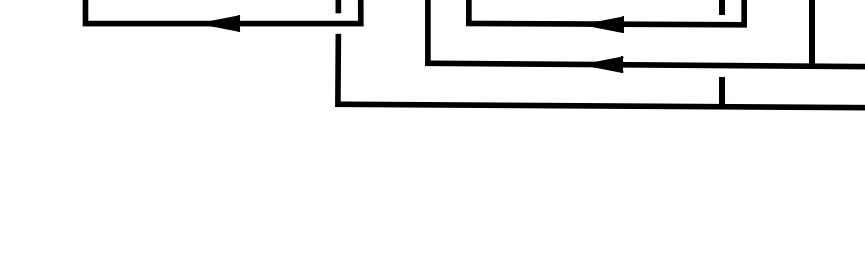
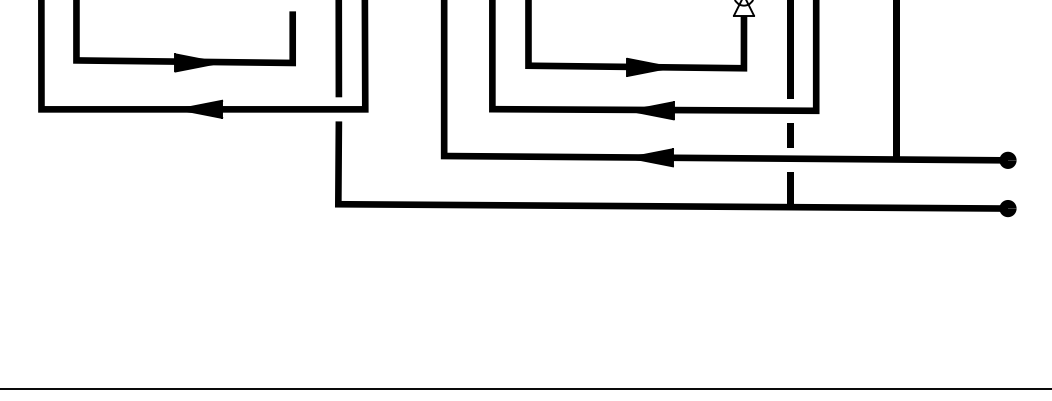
line: (722, 45) -> (790, 135), added

